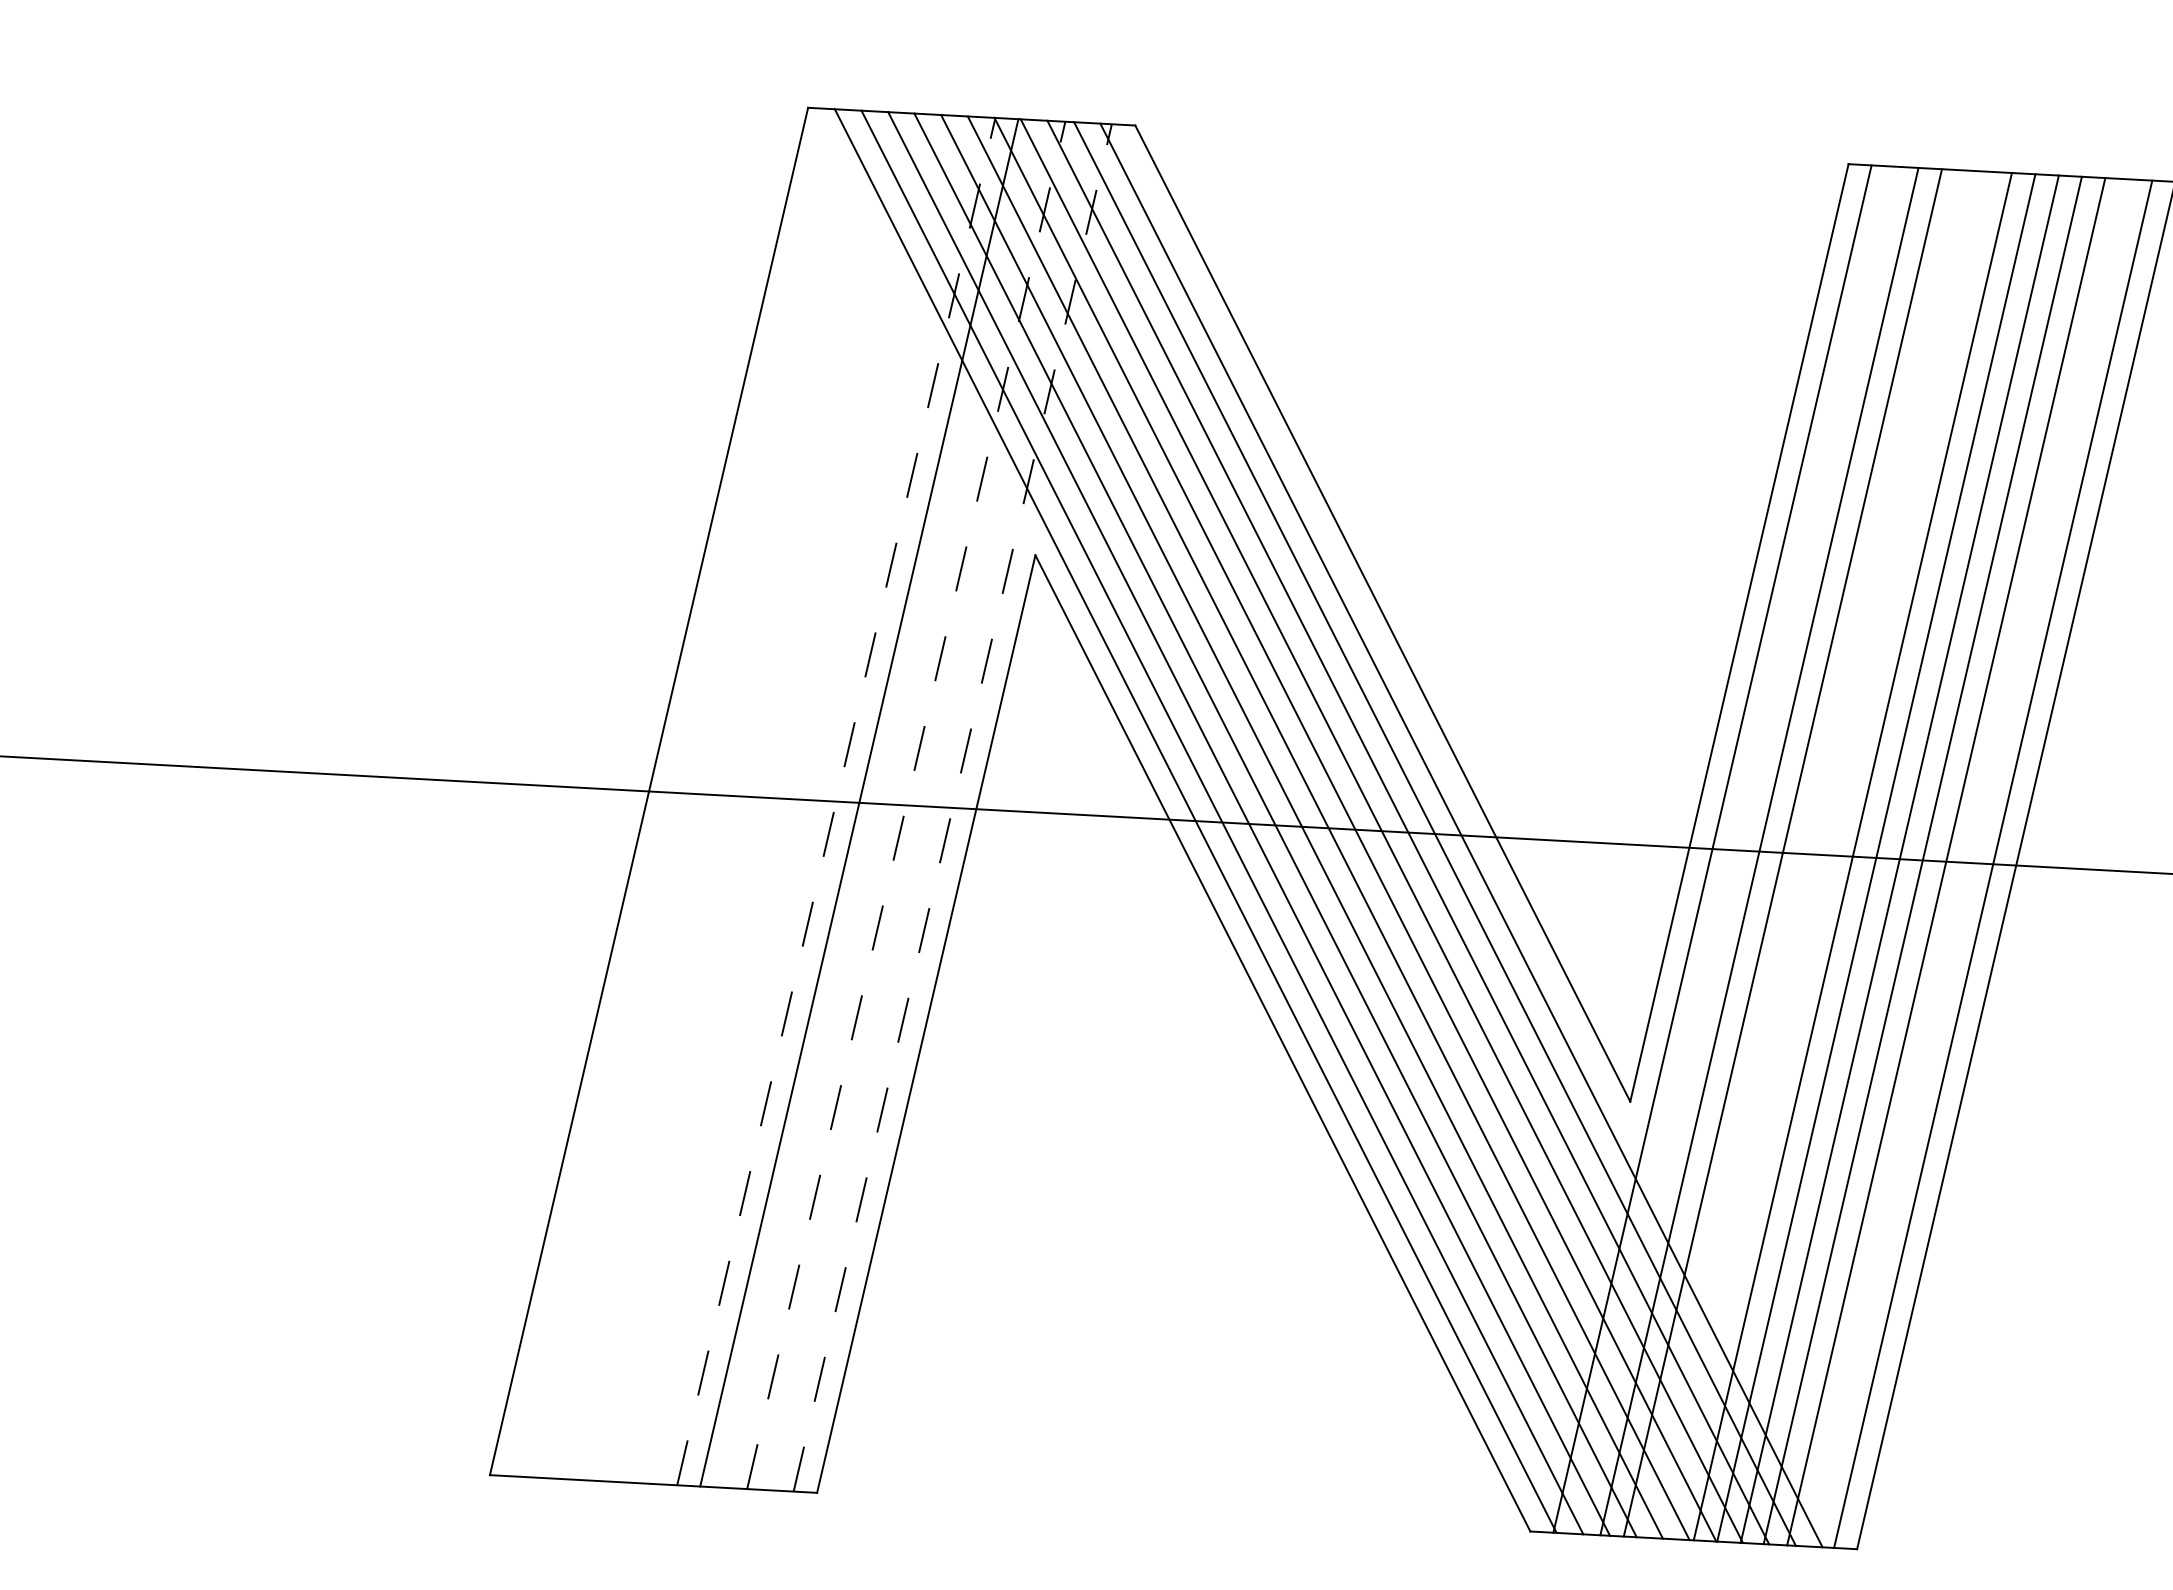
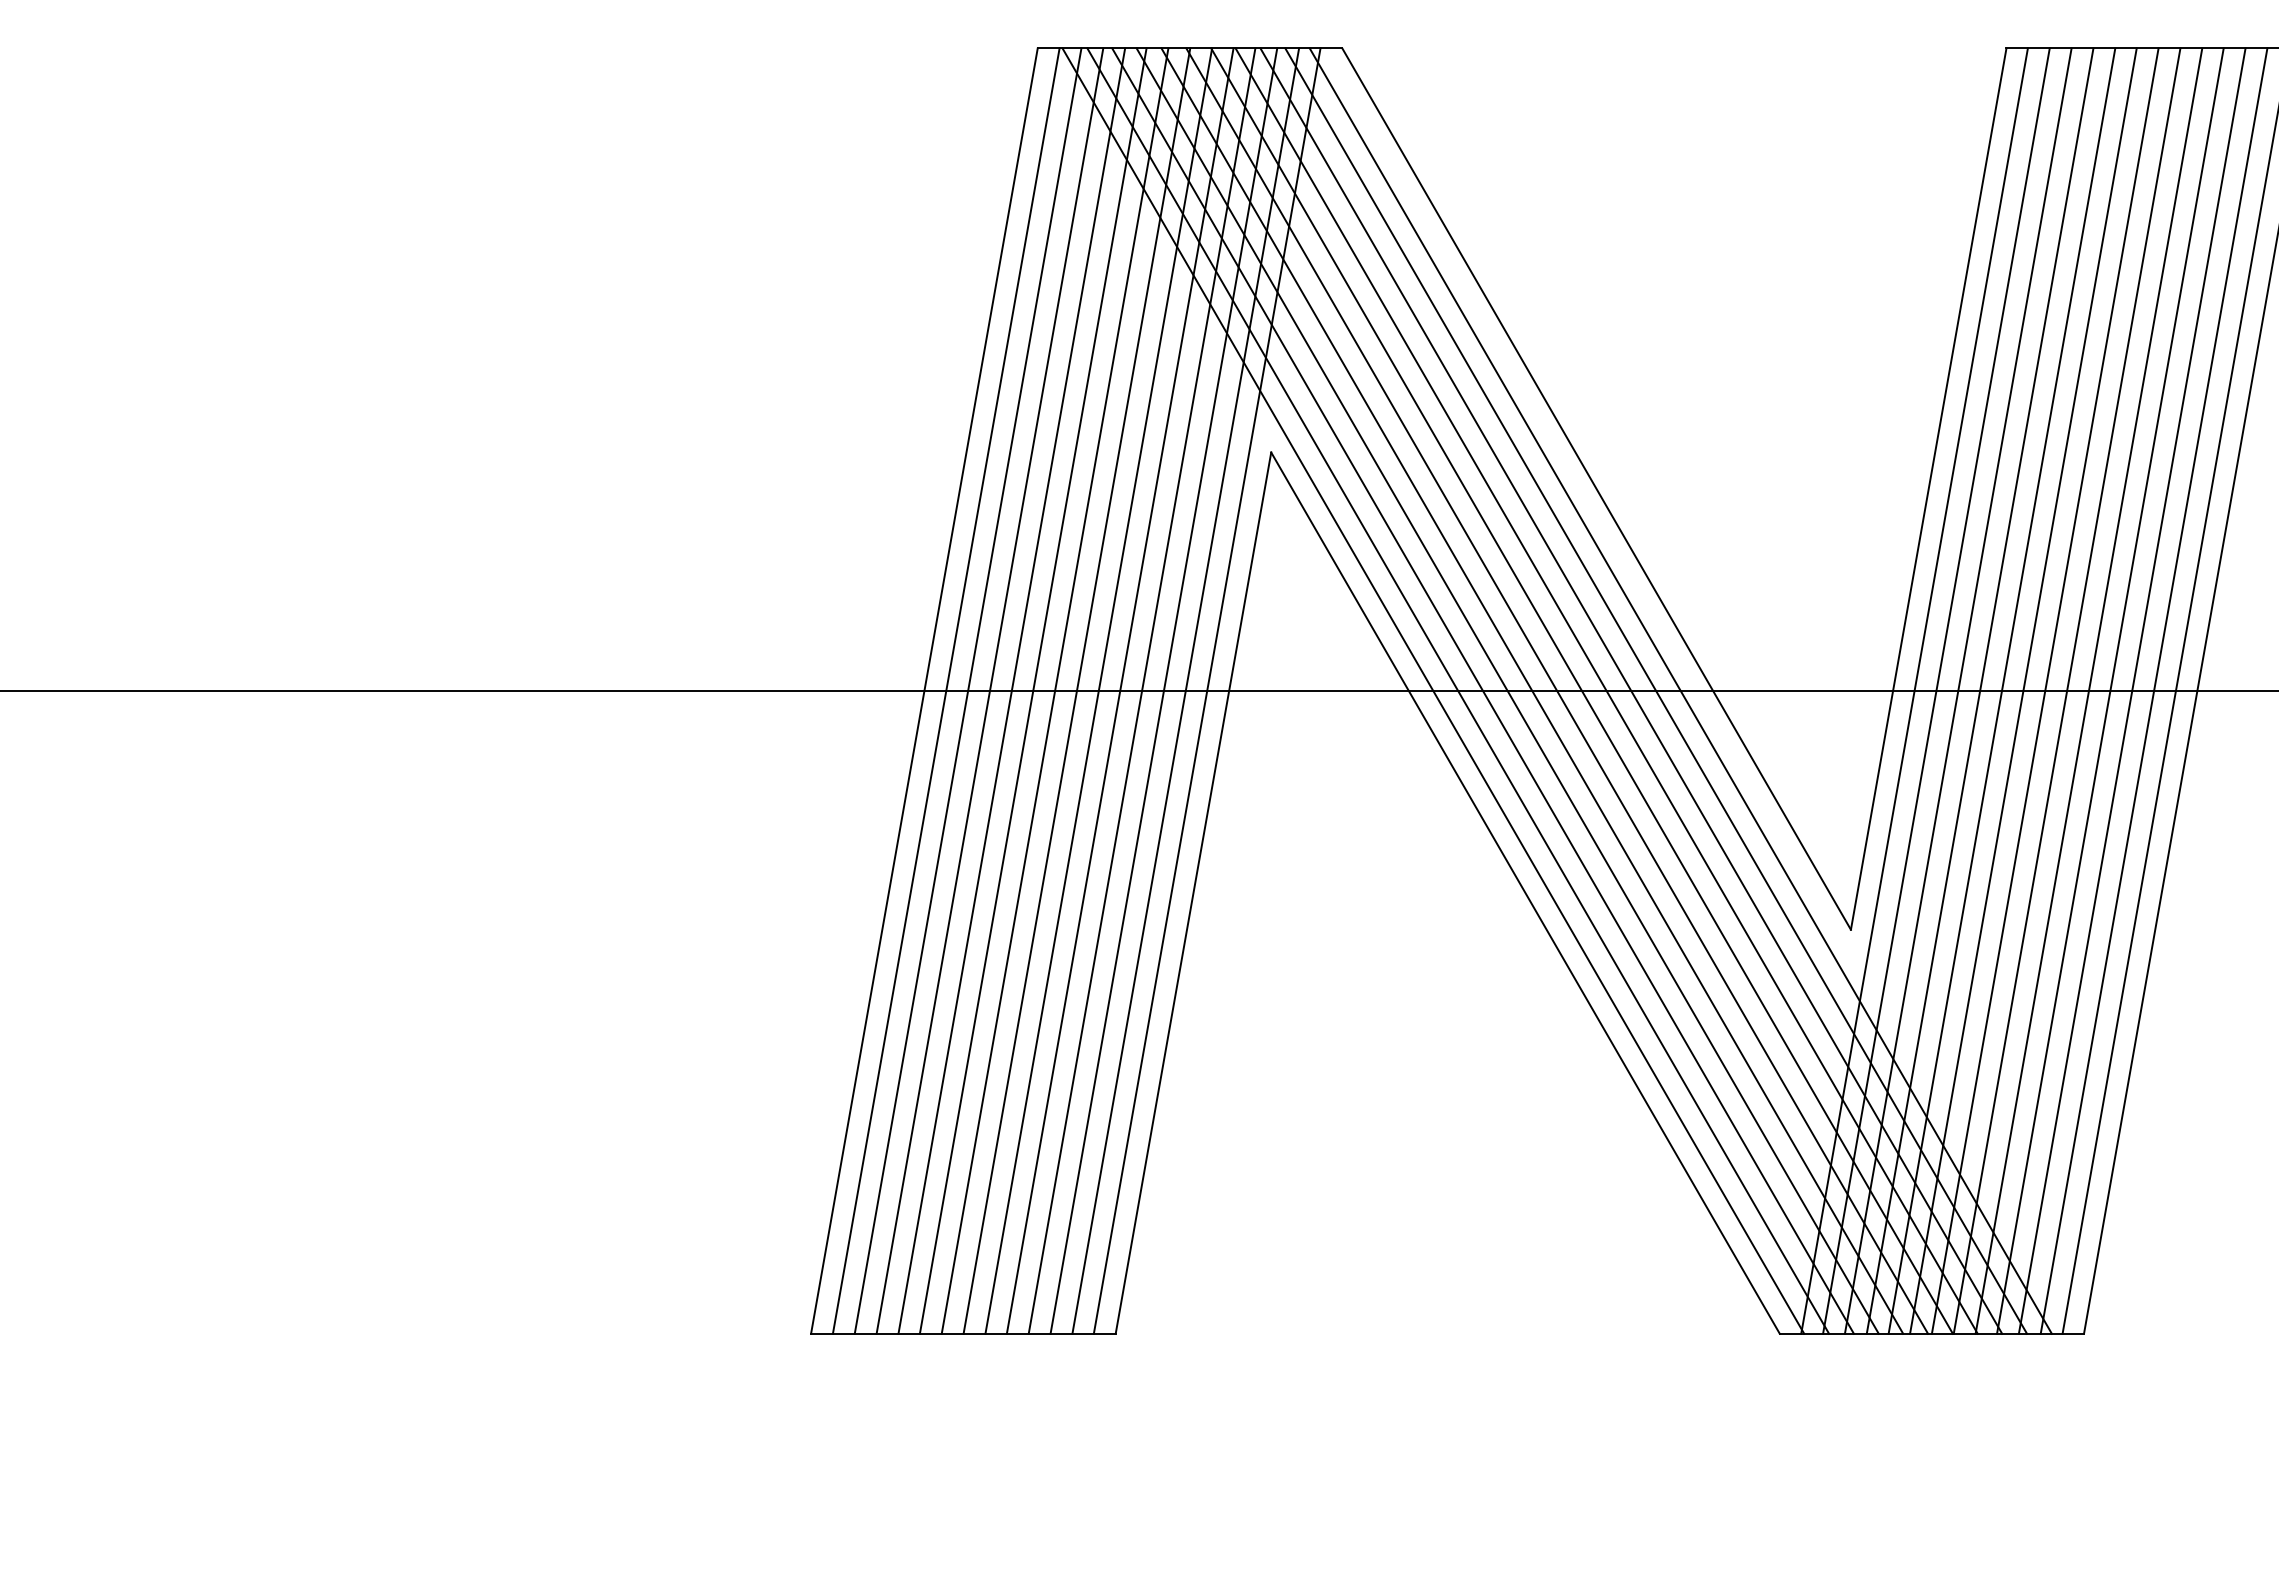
line: (671, 792) -> (945, 690), added
line: (695, 793) -> (967, 690), added
line: (719, 794) -> (989, 690), added
line: (742, 795) -> (1011, 690), added
line: (765, 797) -> (1032, 690), added
line: (788, 798) -> (1054, 690), added
line: (812, 799) -> (1076, 690), added
line: (836, 801) -> (1098, 691), dashed -> solid
line: (882, 803) -> (1141, 690), added
line: (905, 805) -> (1163, 691), dashed -> solid
line: (929, 805) -> (1185, 690), added
line: (953, 808) -> (1207, 691), dashed -> solid
line: (1736, 849) -> (1936, 690), added
line: (1805, 853) -> (2001, 690), added
line: (1829, 854) -> (2023, 690), added
line: (1969, 862) -> (2153, 690), added

